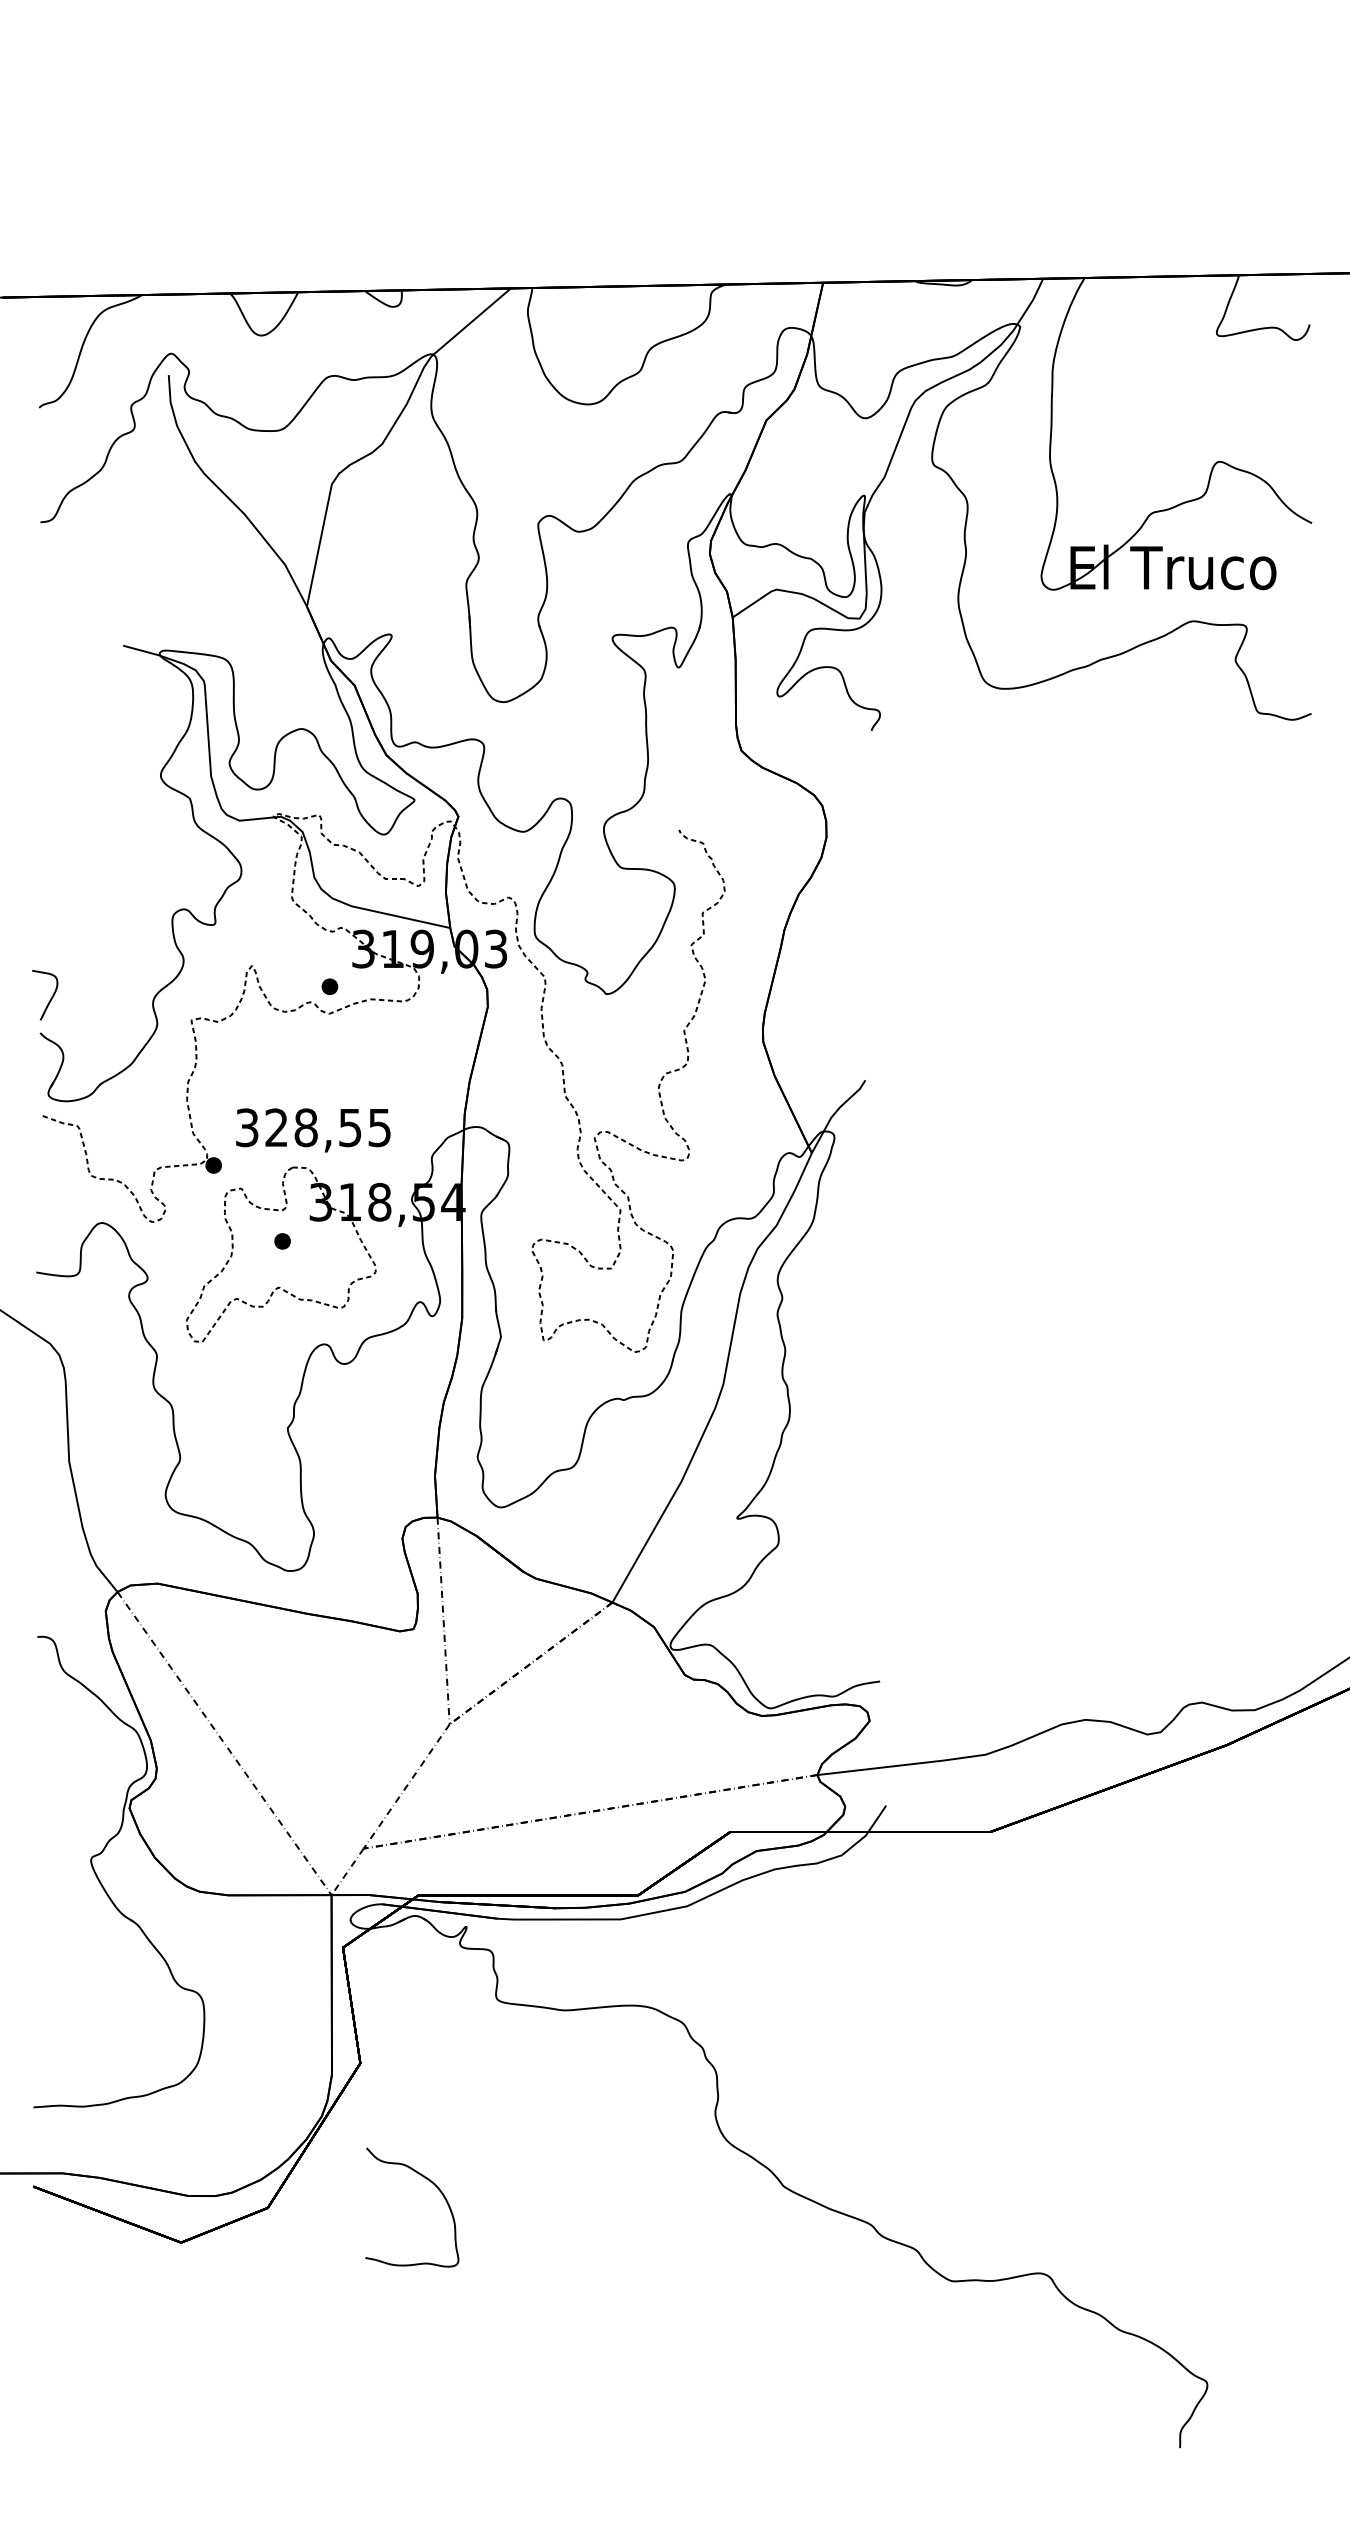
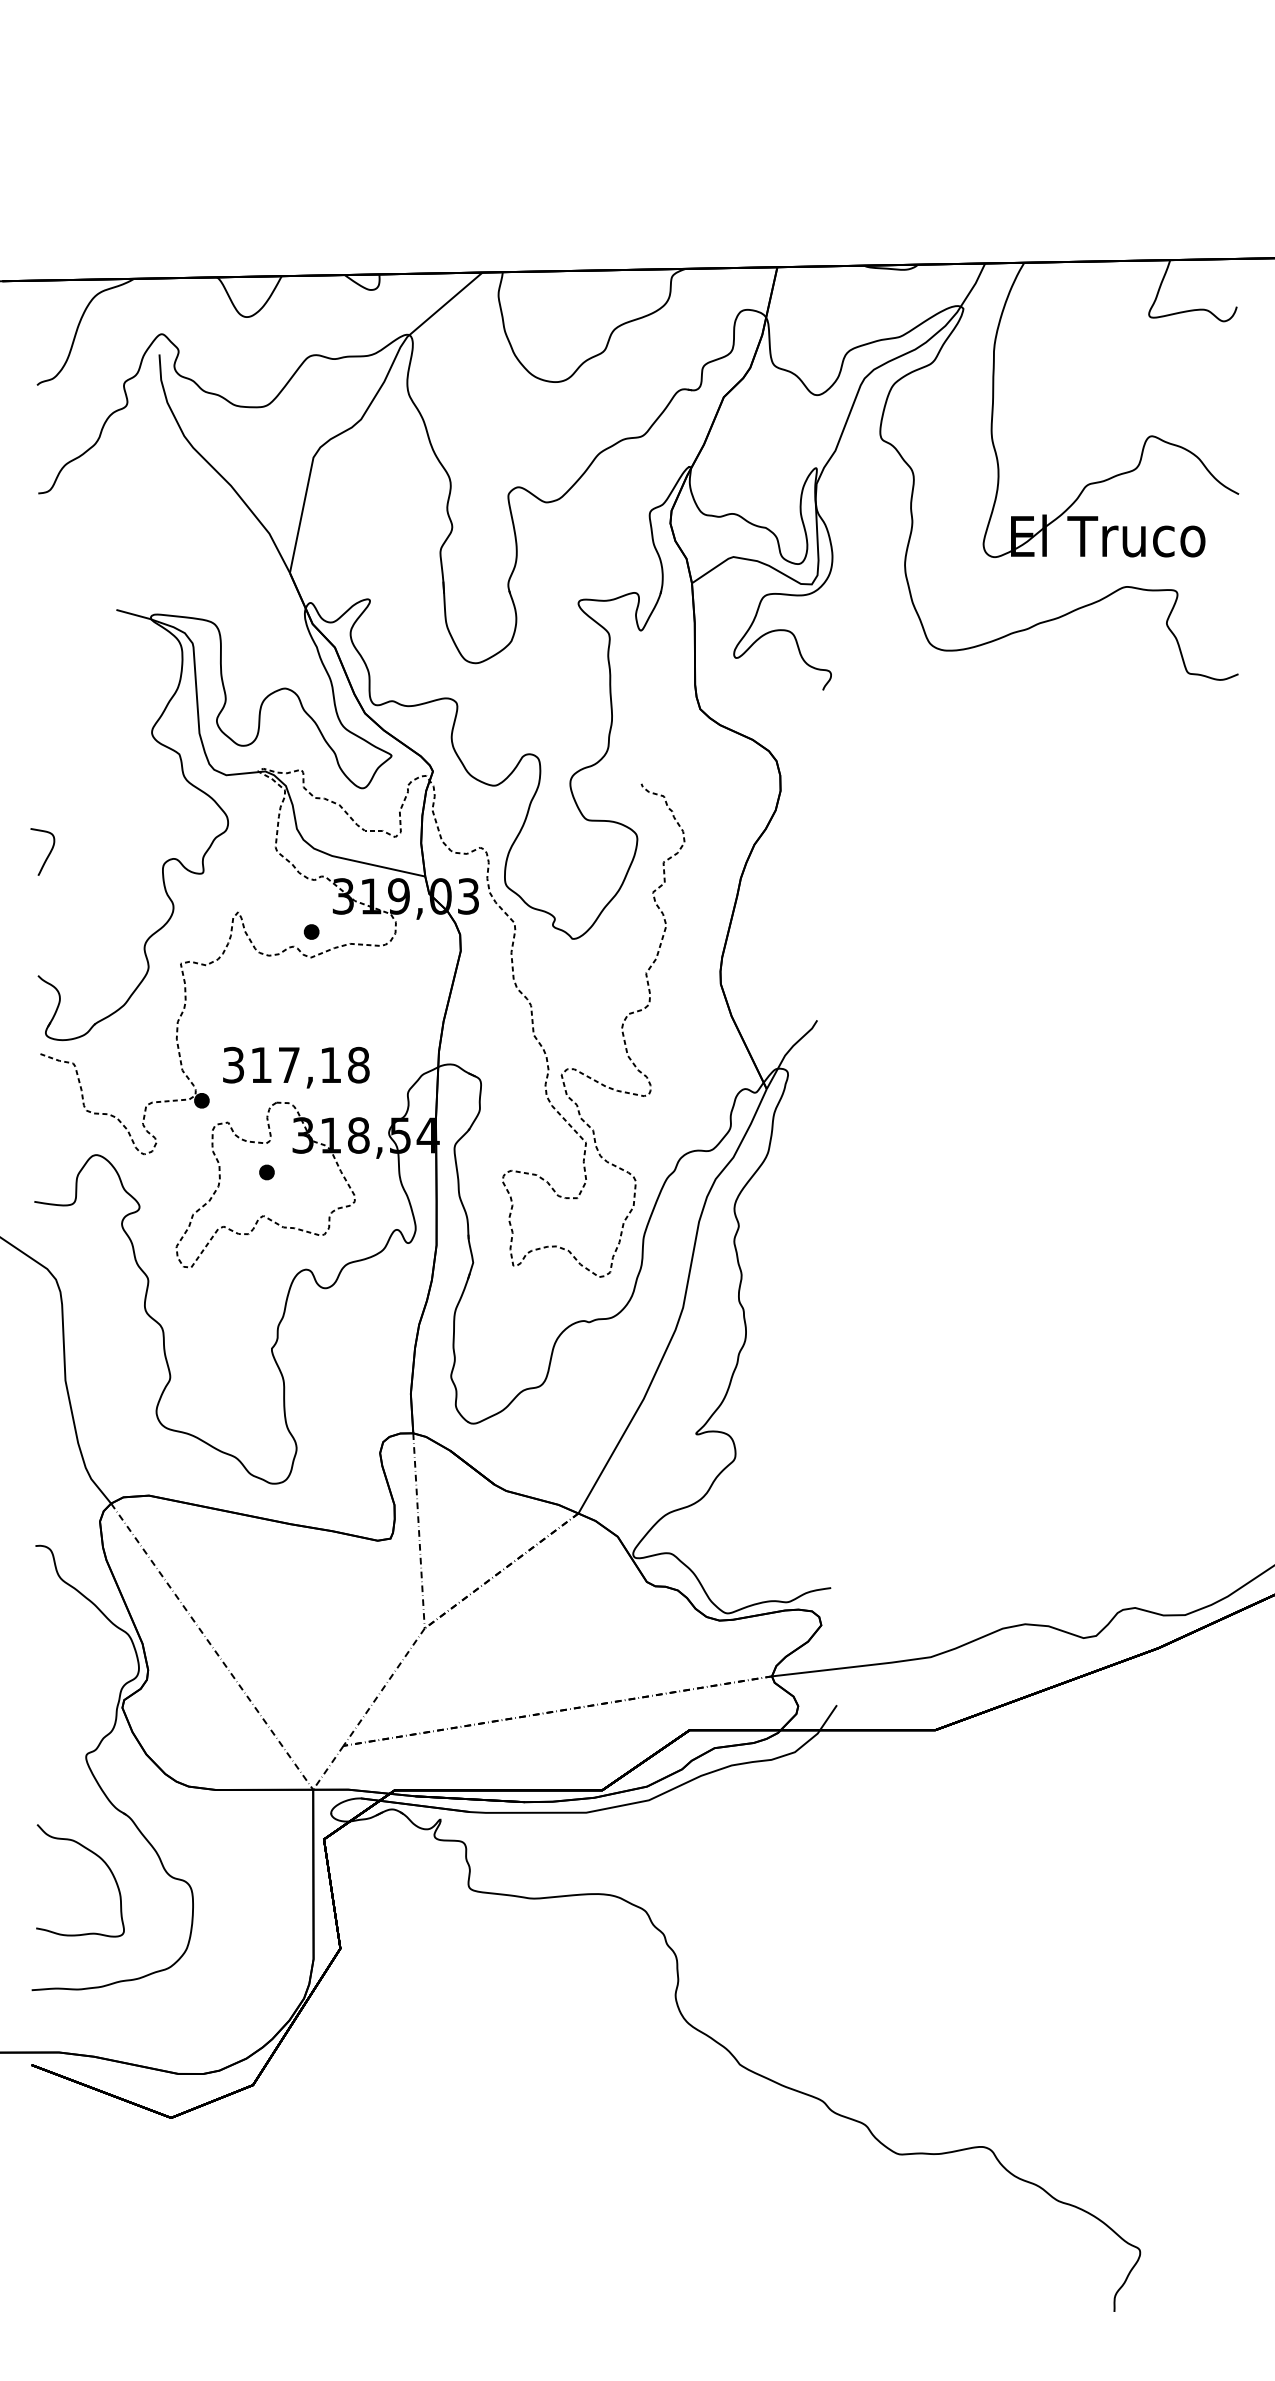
curve: (51, 996) -> (48, 853), moved
text: (327, 1127) -> (309, 1064), 328,55 -> 317,18
curve: (433, 2185) -> (100, 1859), moved

